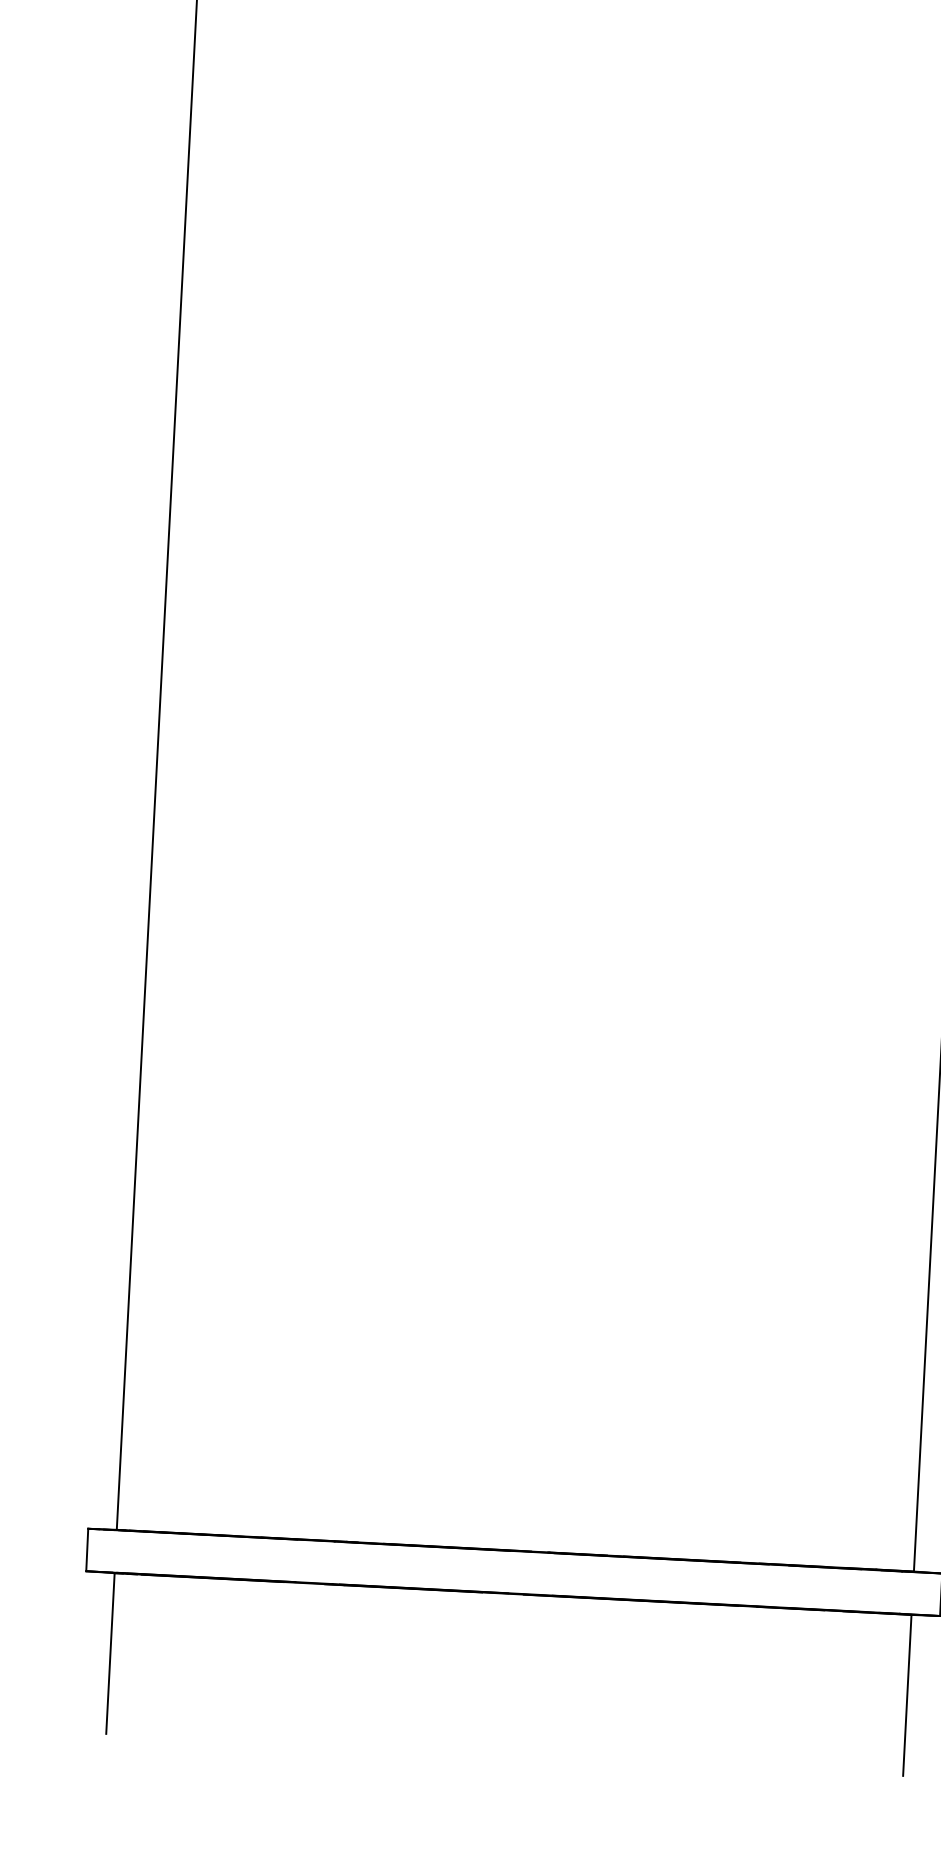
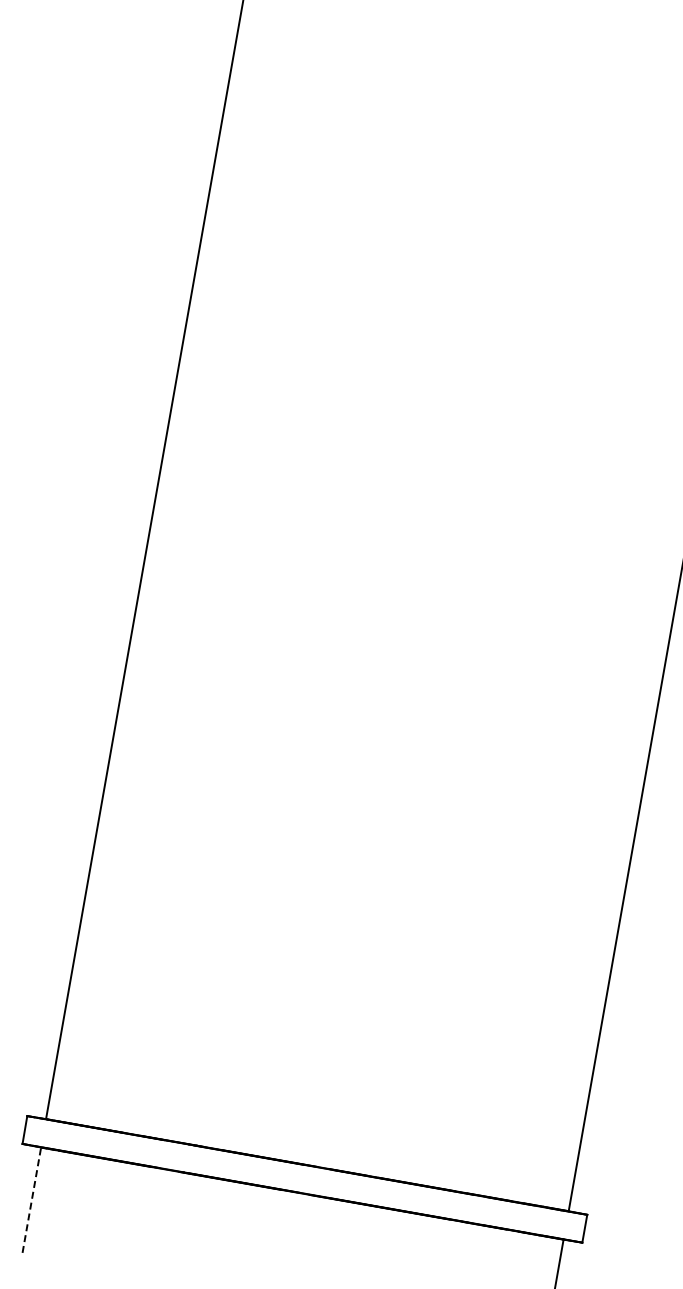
line: (109, 1652) -> (31, 1199), solid -> dashed

